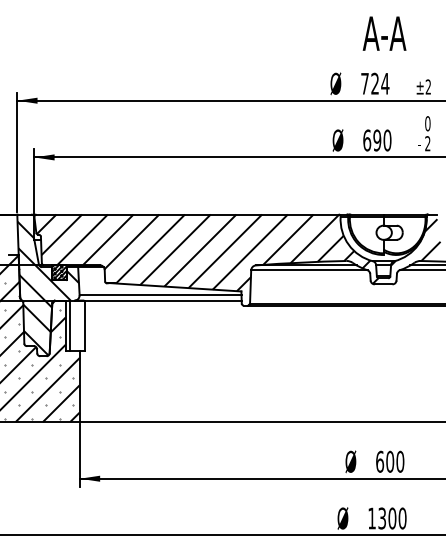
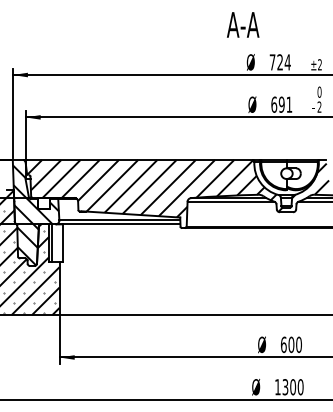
text: (384, 33) -> (243, 24), moved
text: (387, 140) -> (289, 104), 690 -> 691
hatch: (58, 272) -> (43, 203), removed

